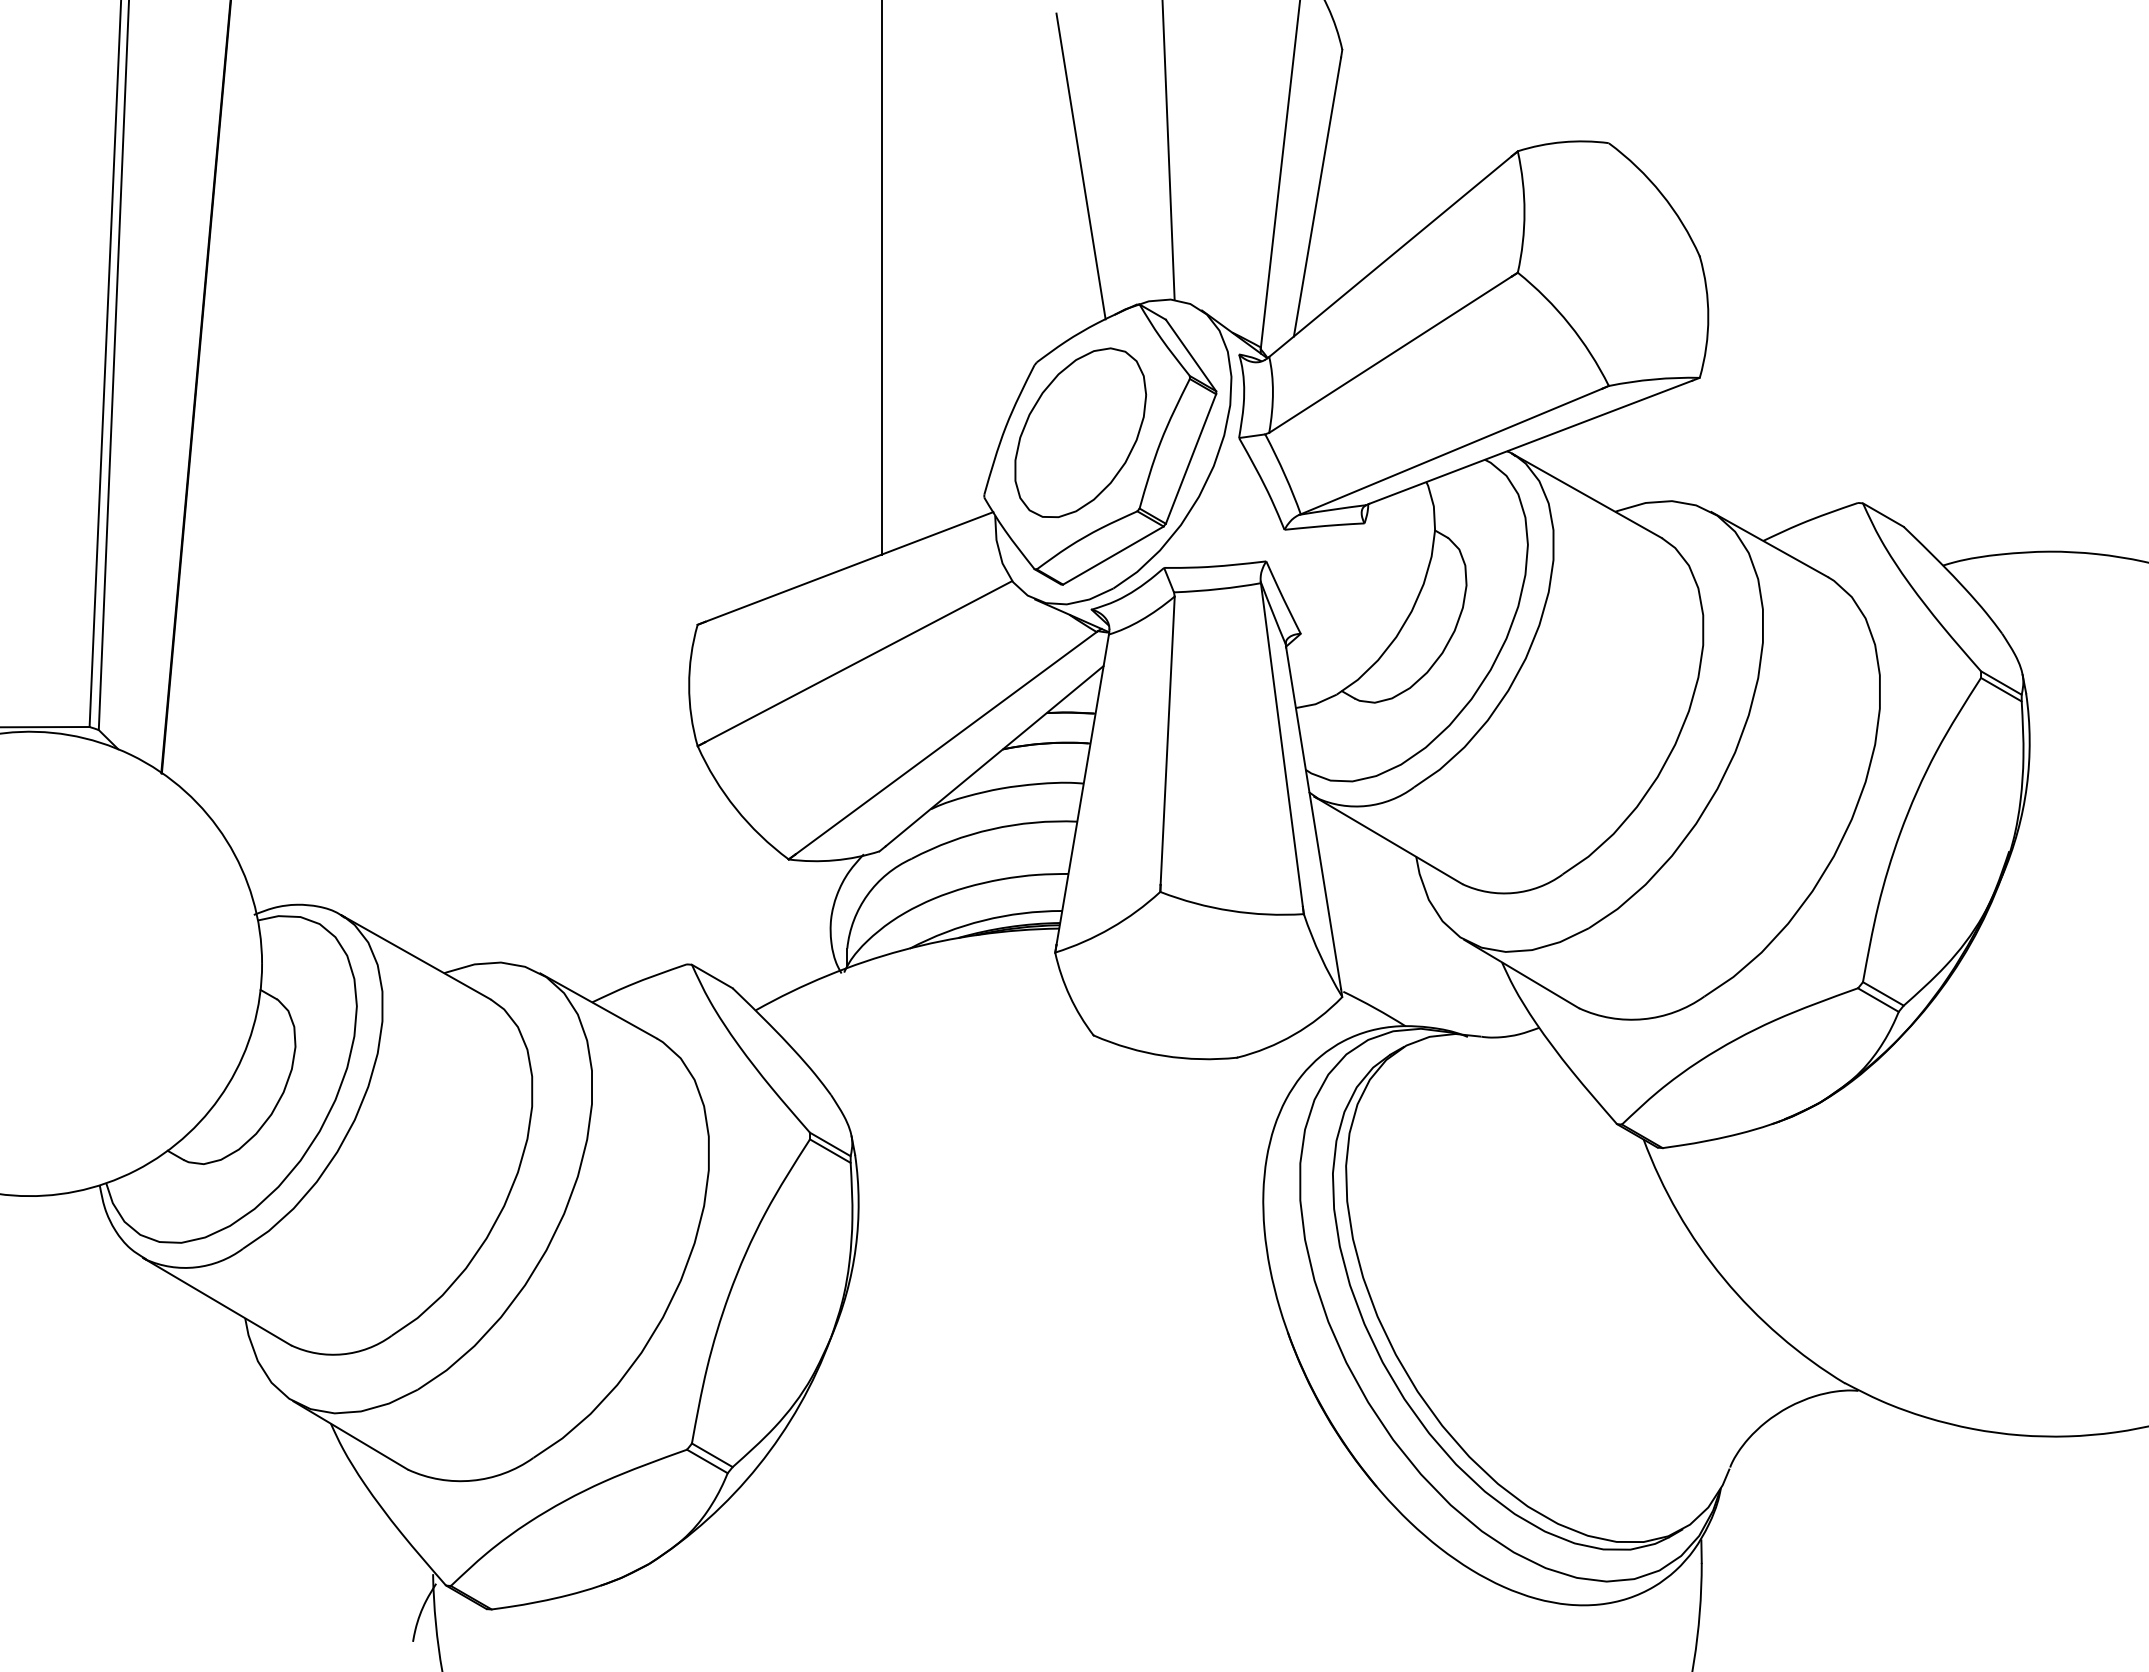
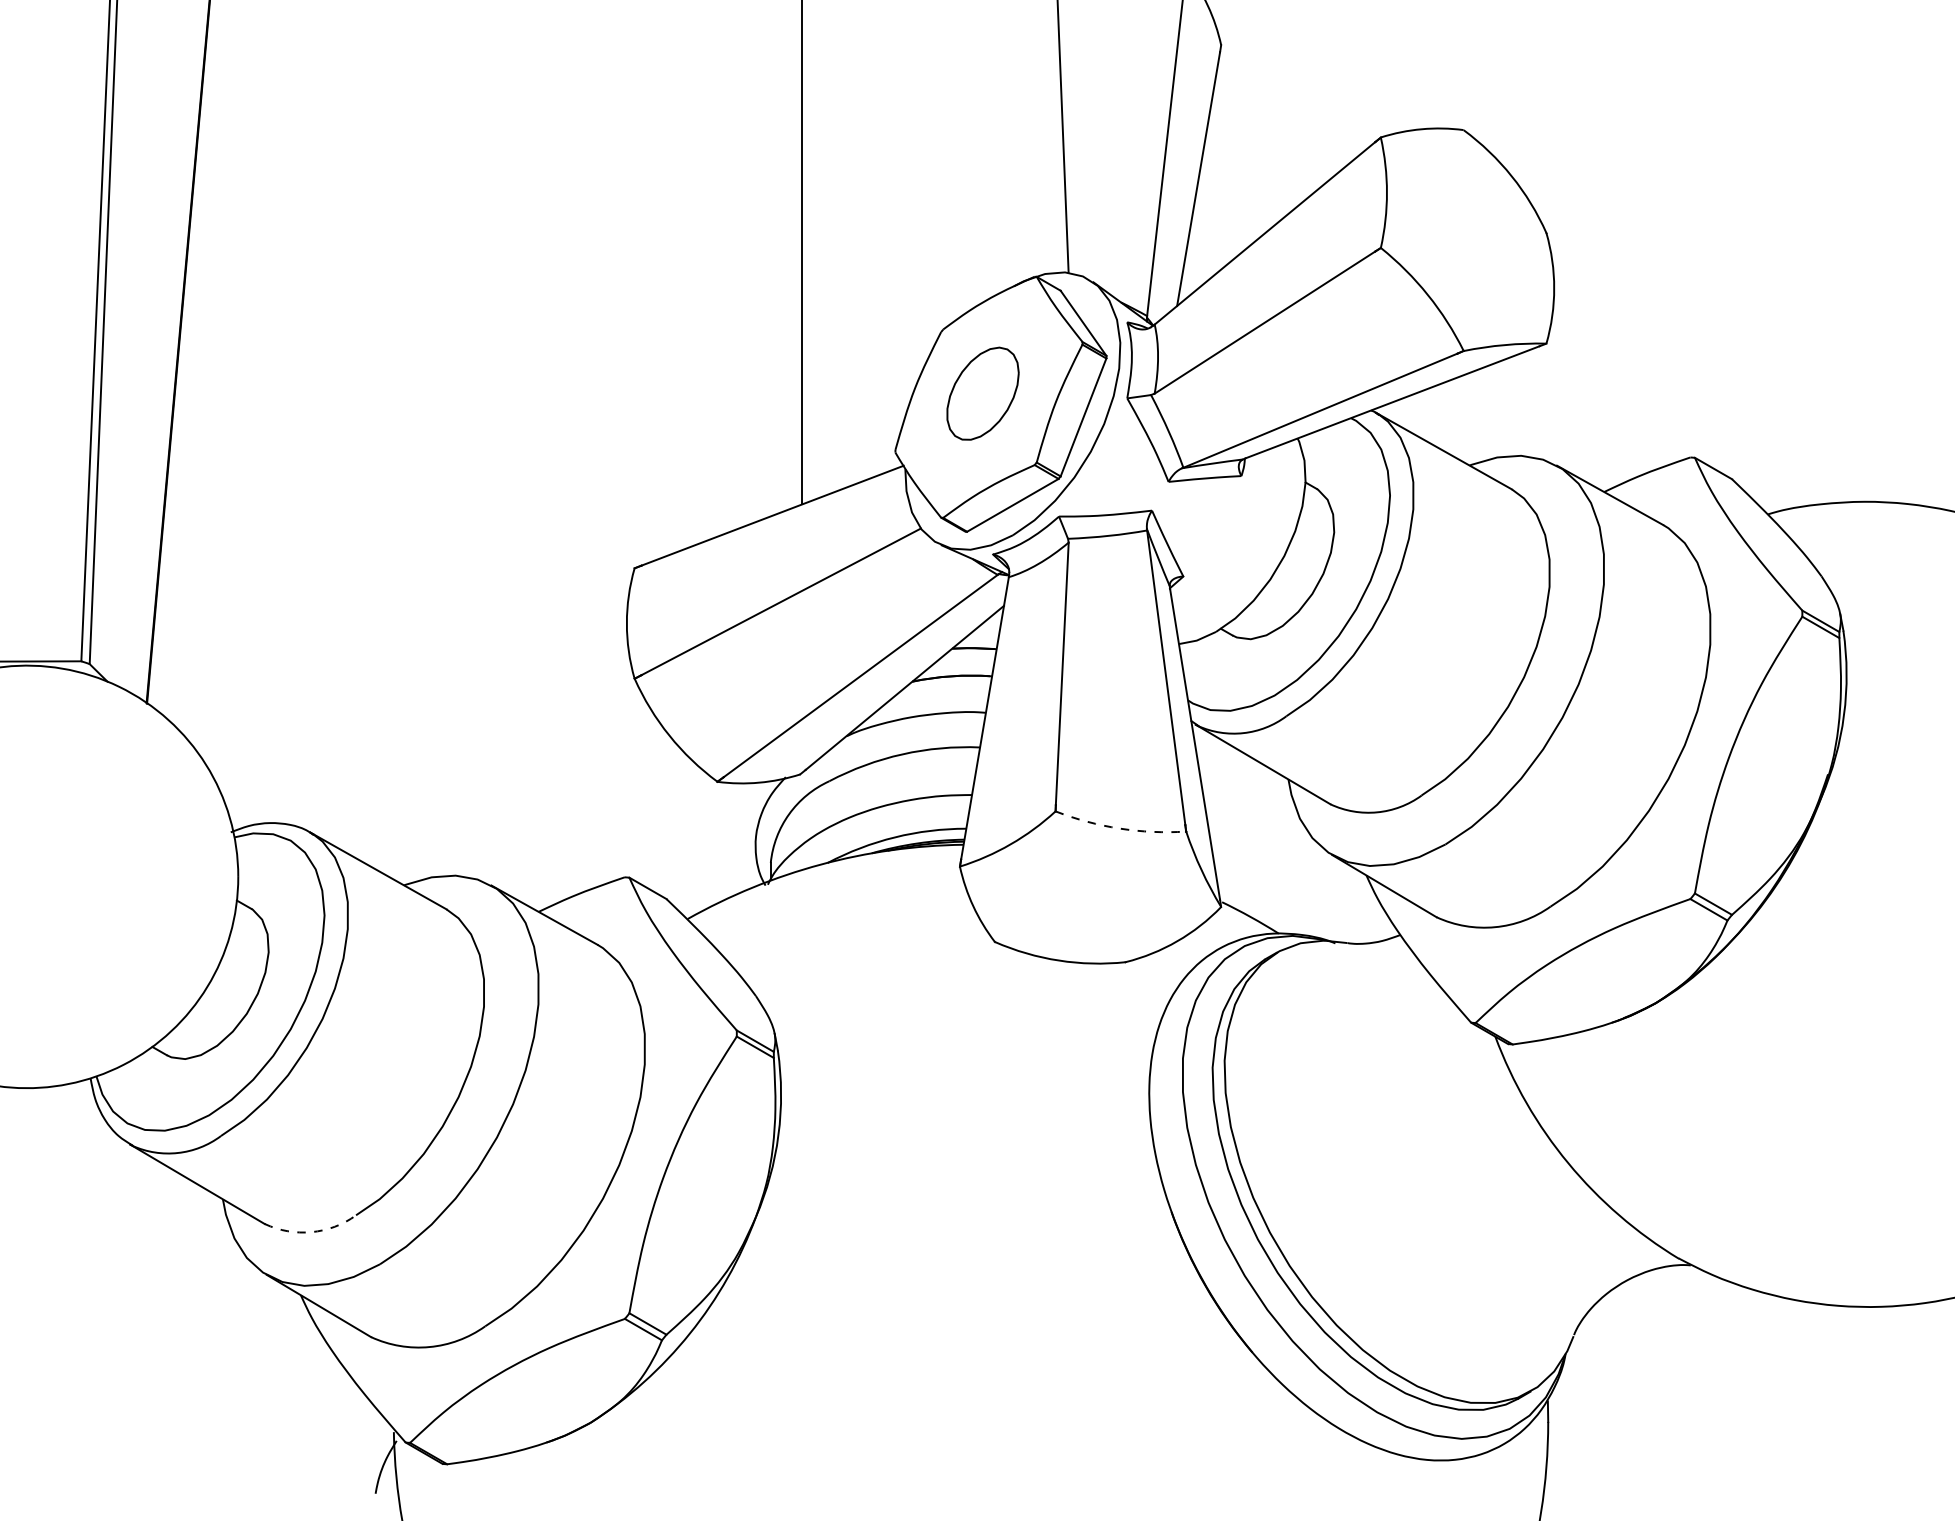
line: (1080, 166) -> (982, 151), removed
part: (1080, 432) -> (982, 393), size x0.6
arc: (1230, 910) -> (1119, 828), solid -> dashed
arc: (342, 1354) -> (311, 1232), solid -> dashed

